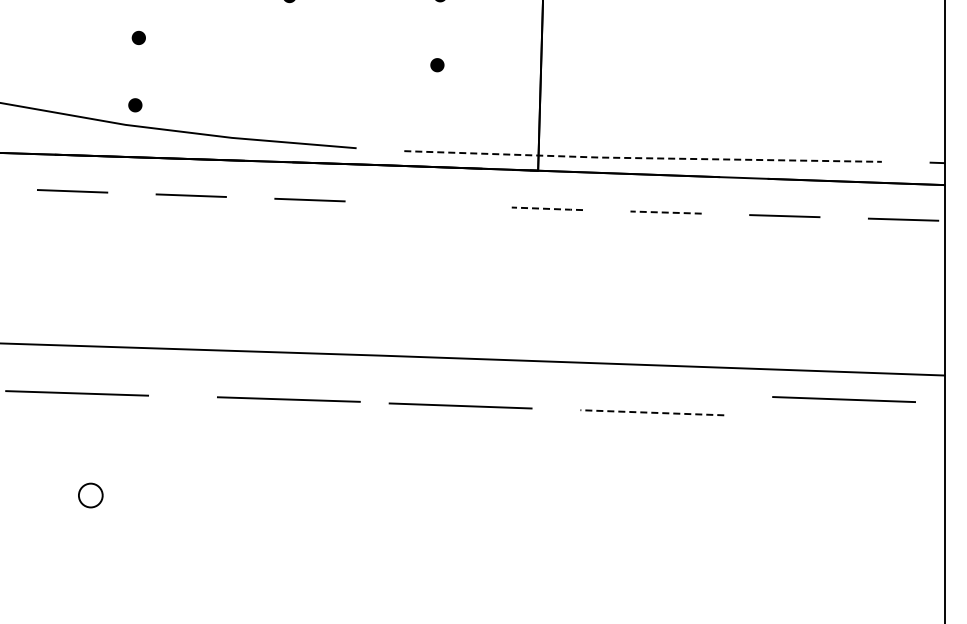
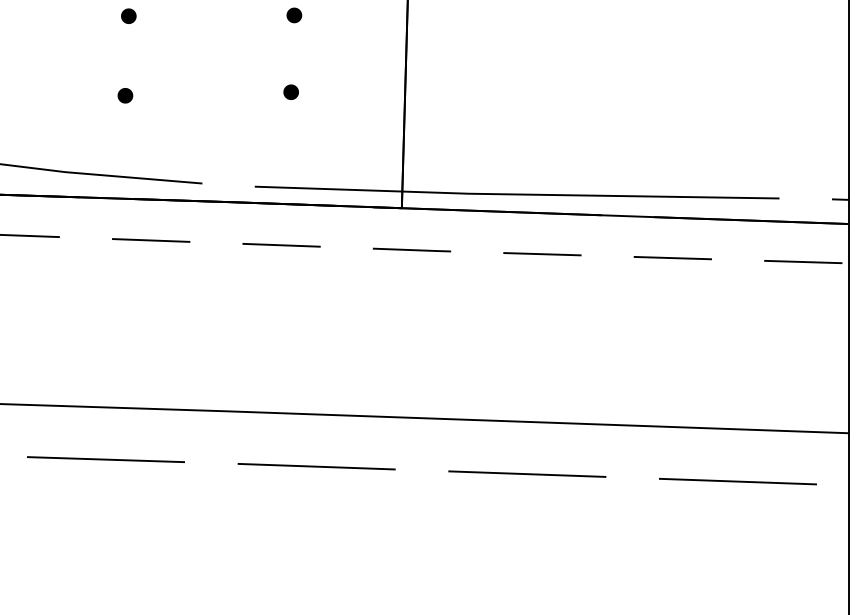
part: (286, 68) -> (125, 95), added
line: (642, 158) -> (516, 194), dashed -> solid
line: (428, 204) -> (281, 245), added
line: (547, 208) -> (412, 249), dashed -> solid
line: (666, 212) -> (542, 254), dashed -> solid
line: (288, 399) -> (105, 459), moved
line: (843, 399) -> (737, 481), moved
line: (652, 412) -> (527, 473), dashed -> solid

